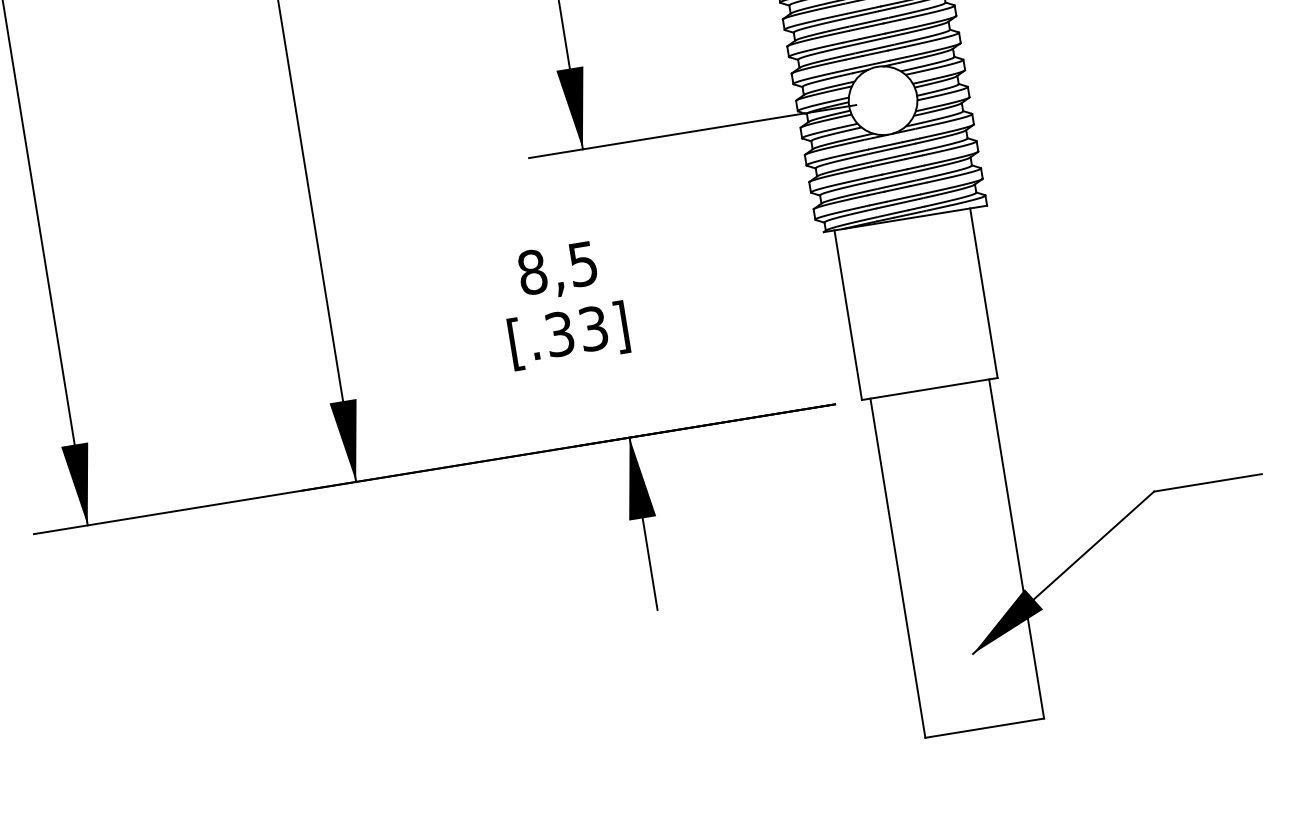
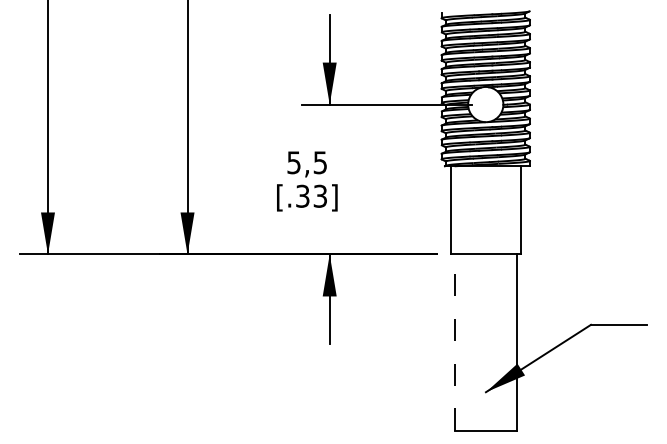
text: (531, 272) -> (293, 162), 8,5 -> 5,5
line: (897, 568) -> (454, 342), solid -> dashed

